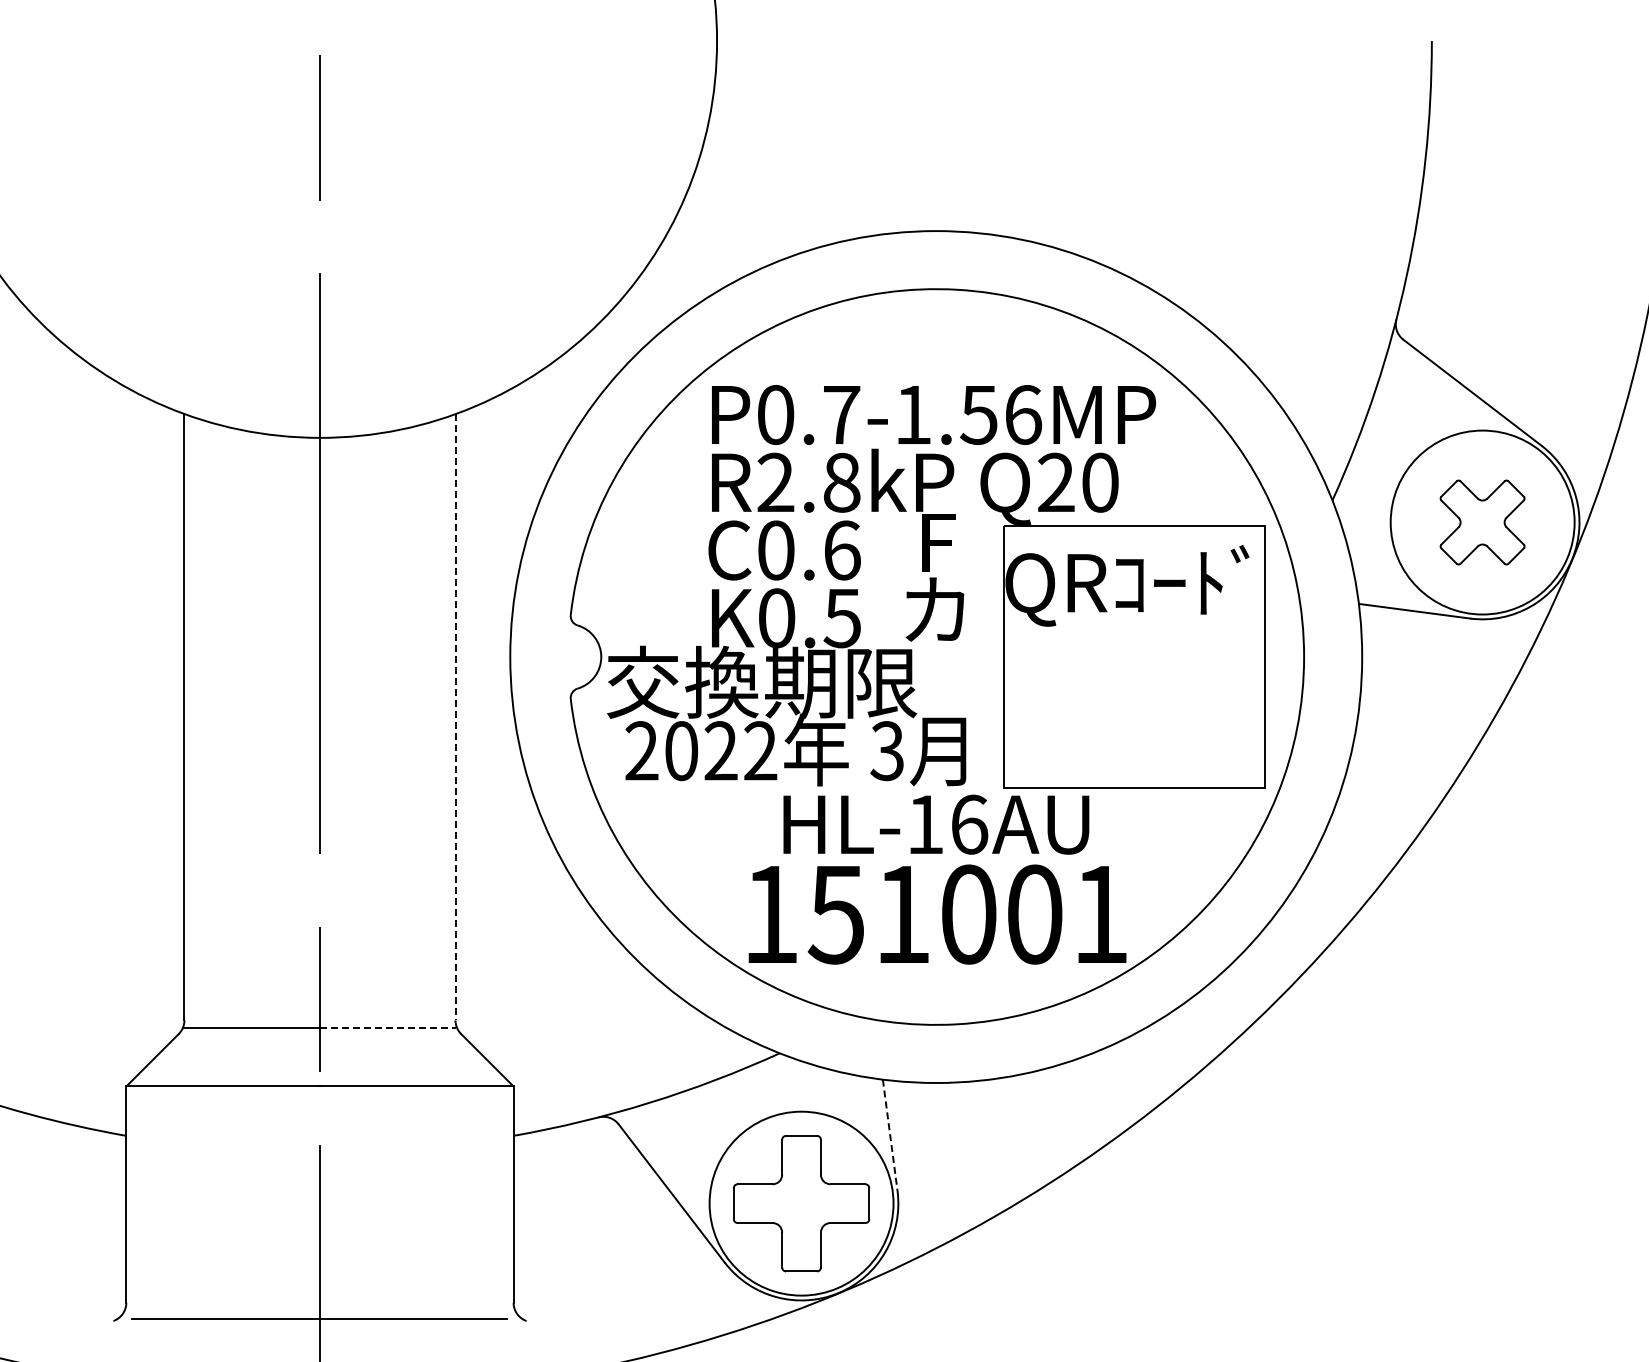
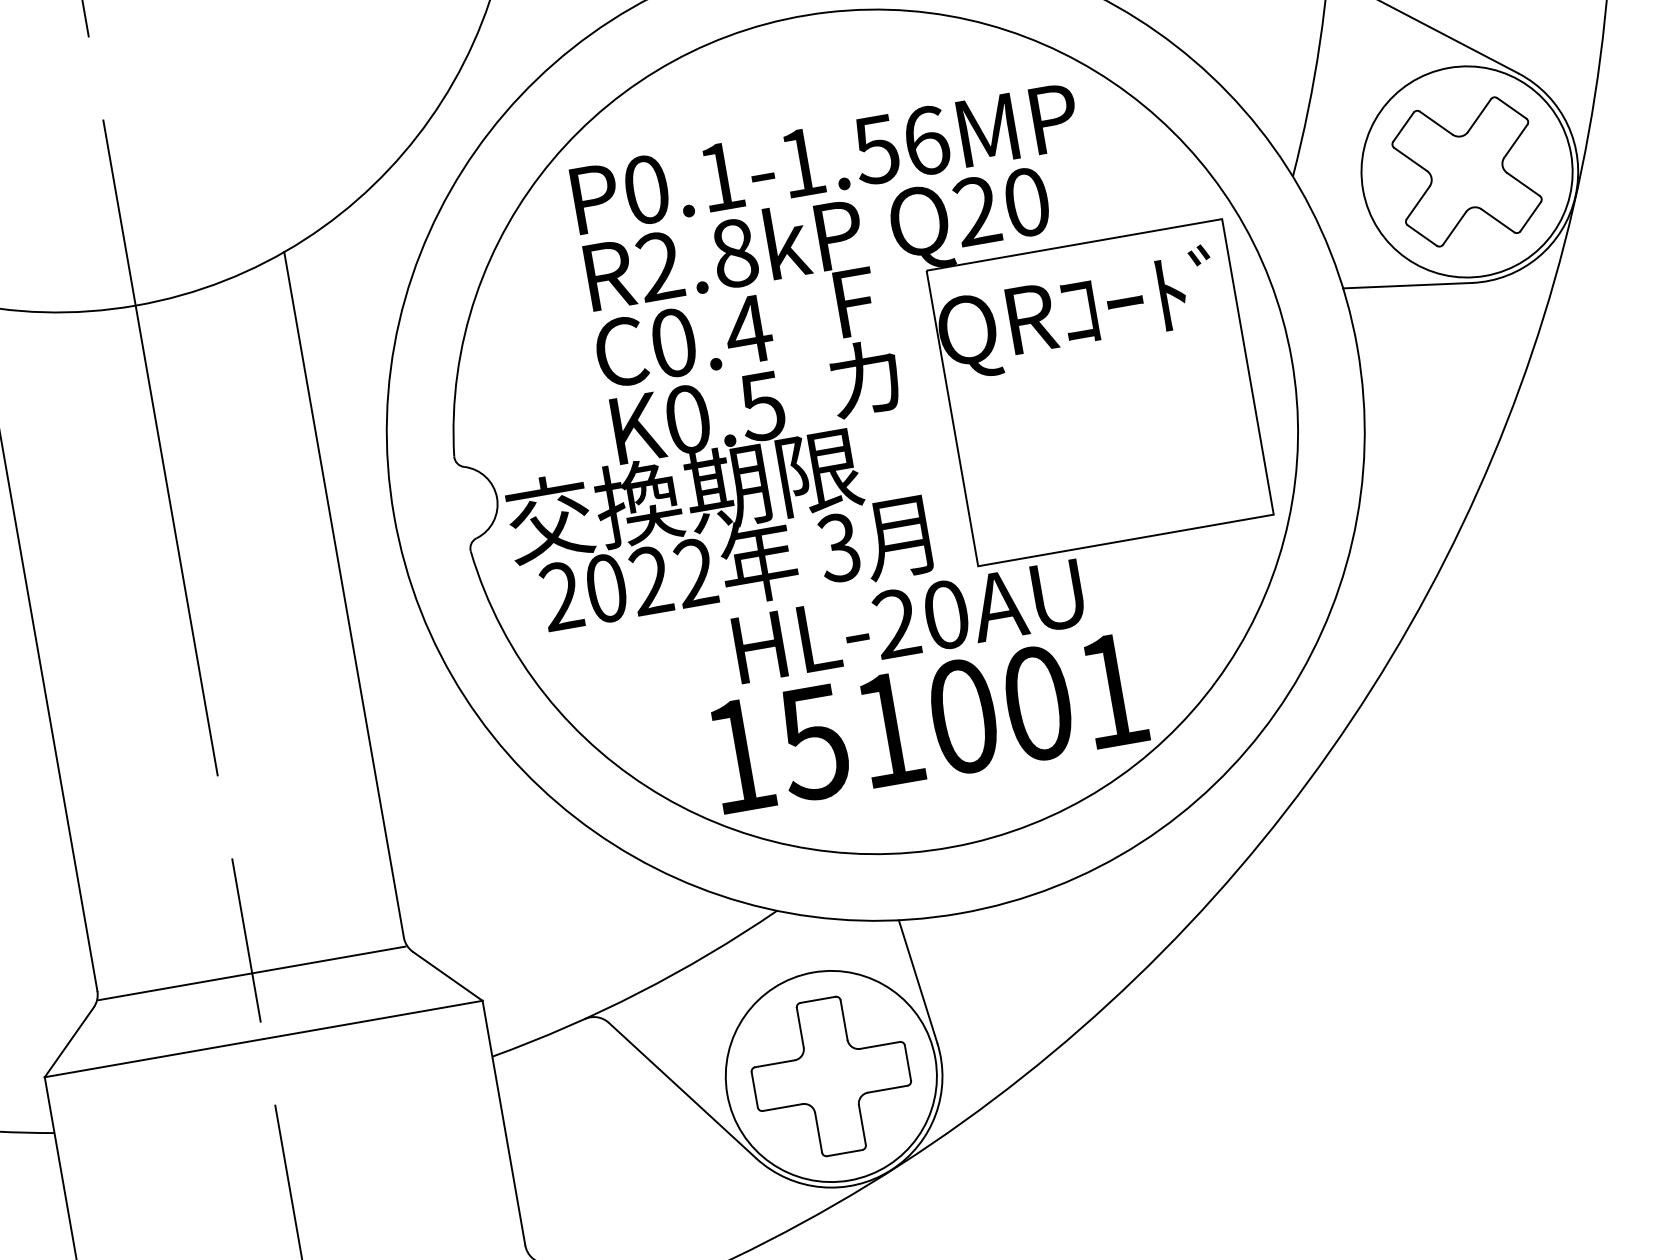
text: (842, 414) -> (721, 176), P0.7-1.56MP -> P0.1-1.56MP
part: (1482, 522) -> (1466, 171), size x1.43
text: (841, 550) -> (747, 330), C0.6 -> C0.4
line: (455, 717) -> (344, 595), dashed -> solid
text: (947, 824) -> (921, 618), HL-16AU -> HL-20AU
line: (387, 1028) -> (328, 960), dashed -> solid
line: (890, 1135) -> (918, 981), dashed -> solid

